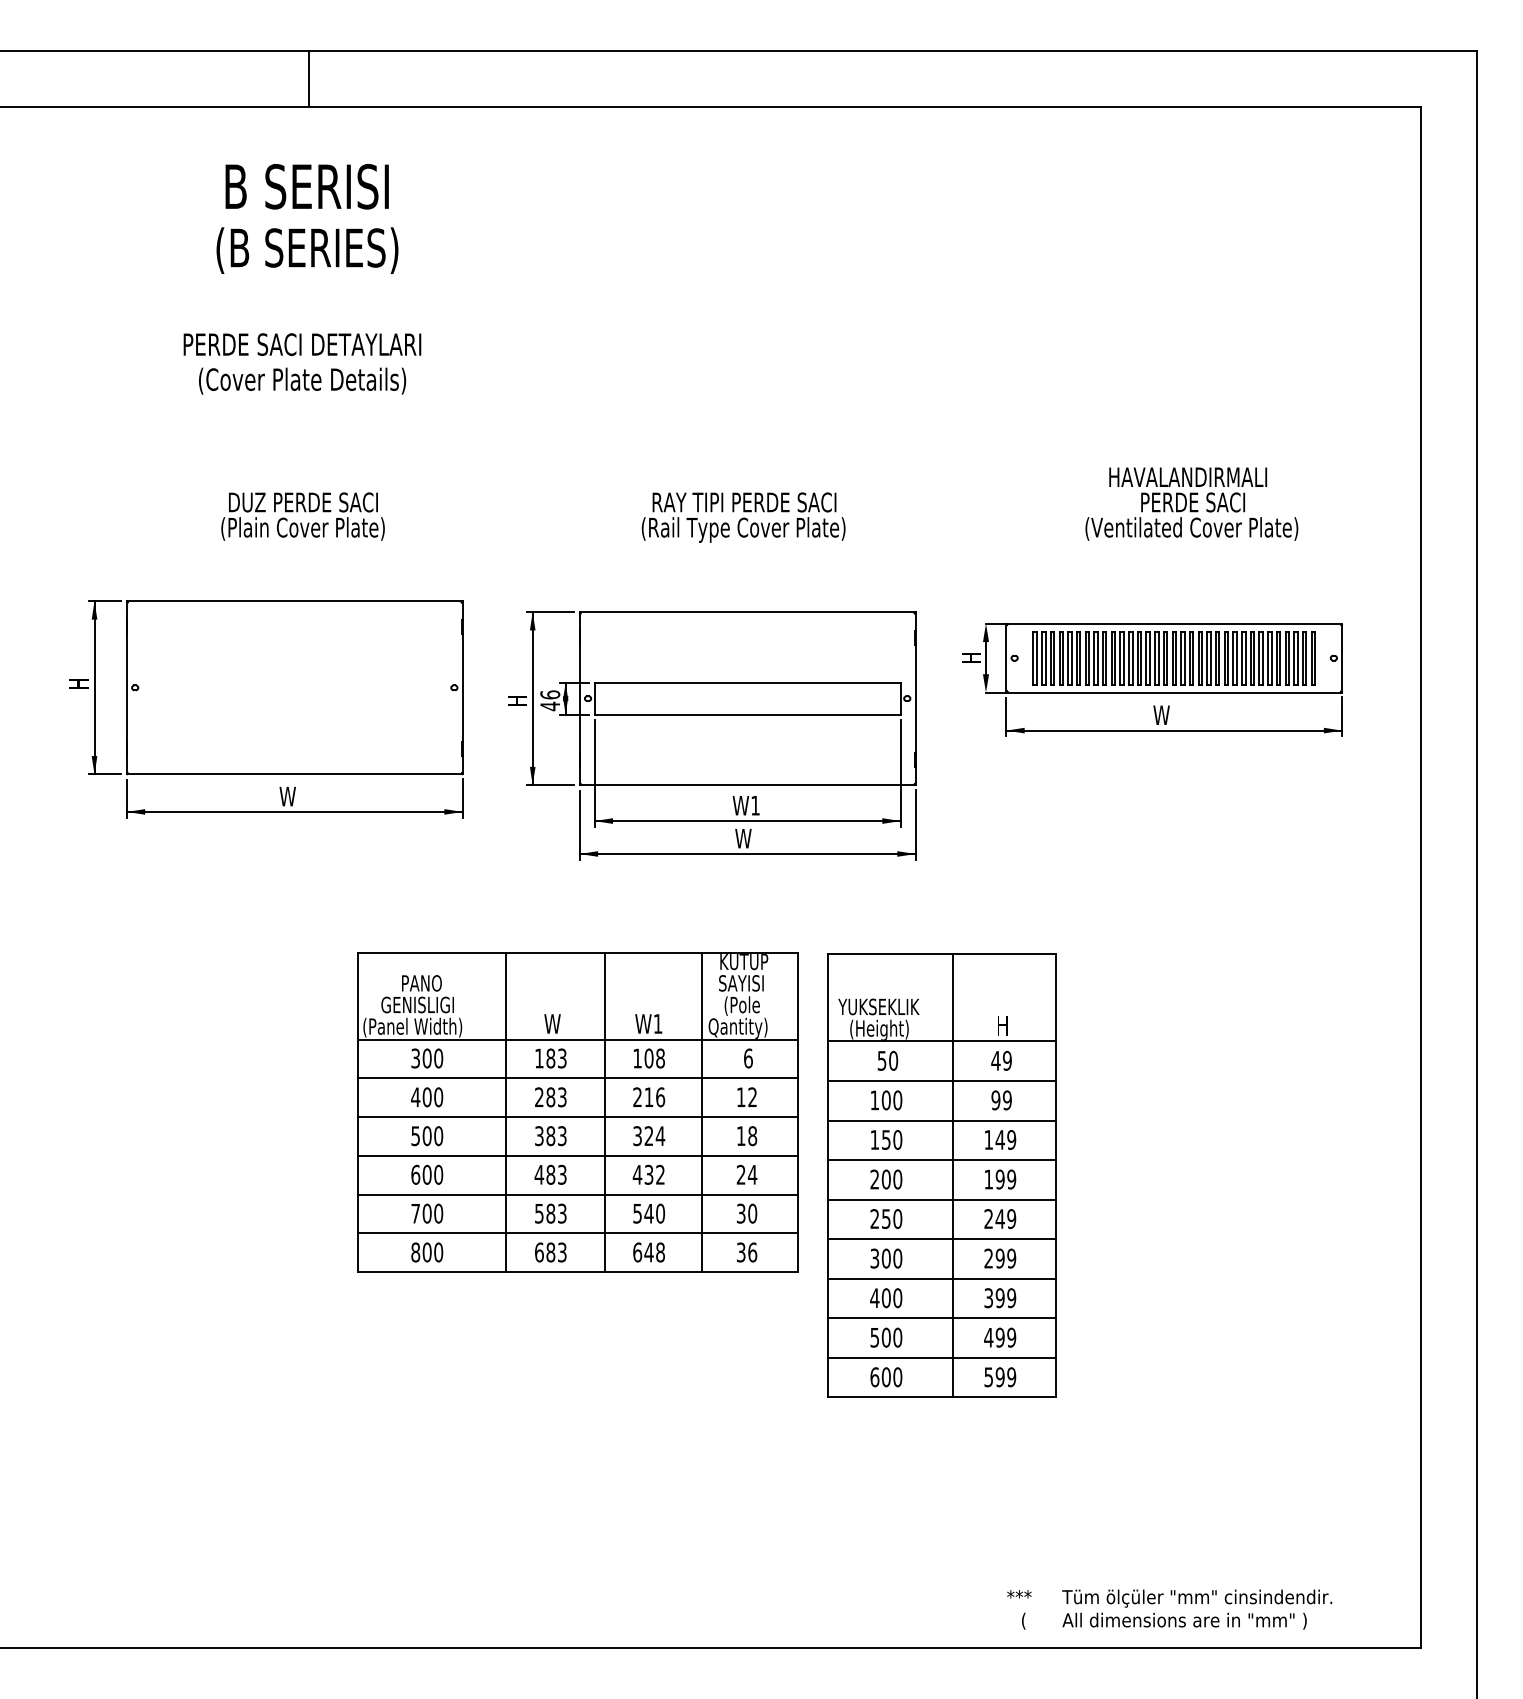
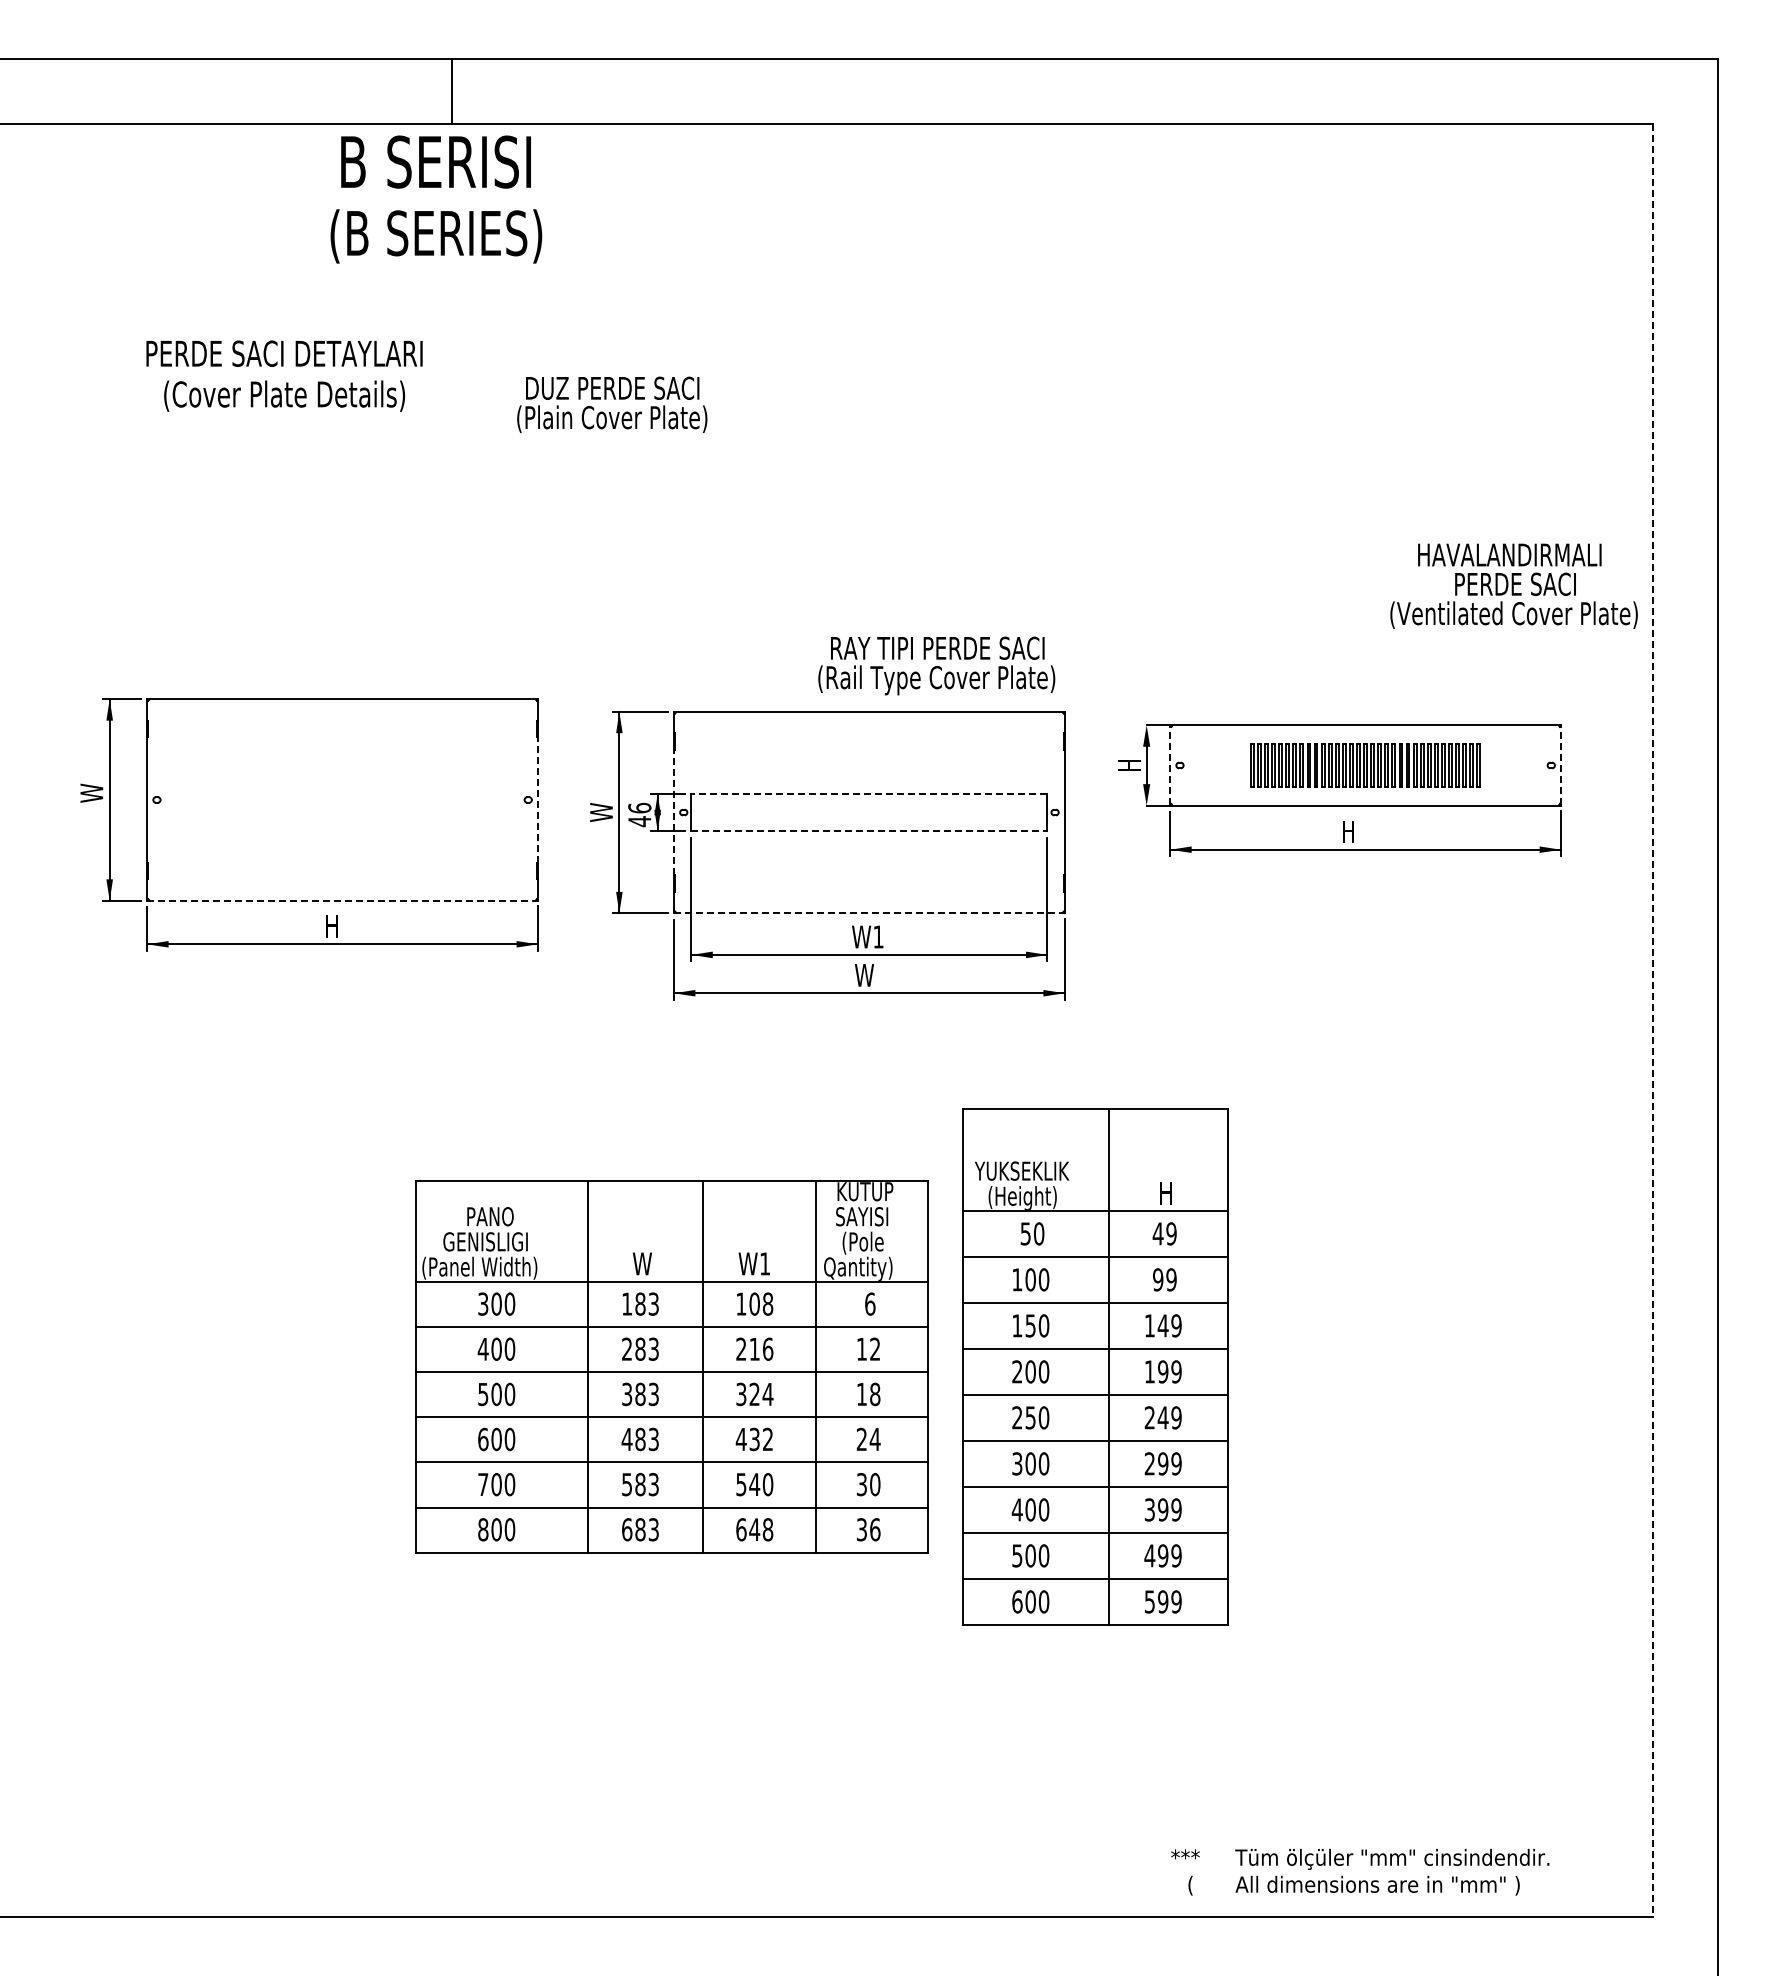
line: (308, 78) -> (451, 91), moved
text: (307, 218) -> (436, 199), moved
text: (302, 363) -> (284, 375), moved
text: (1191, 503) -> (1513, 585), moved
text: (303, 516) -> (612, 404), moved
text: (743, 517) -> (936, 665), moved
line: (1006, 657) -> (1170, 764), solid -> dashed
line: (1342, 657) -> (1561, 764), solid -> dashed
part: (1174, 658) -> (1365, 765), size x0.7
text: (78, 681) -> (91, 792), H -> W
line: (747, 682) -> (869, 793), solid -> dashed
line: (462, 688) -> (537, 800), solid -> dashed
text: (517, 698) -> (601, 812), H -> W
line: (580, 698) -> (674, 812), solid -> dashed
line: (747, 714) -> (869, 831), solid -> dashed
text: (1161, 714) -> (1350, 831), W -> H
line: (295, 774) -> (343, 900), solid -> dashed
line: (747, 785) -> (869, 913), solid -> dashed
text: (286, 796) -> (333, 926), W -> H
line: (1420, 877) -> (1652, 1020), solid -> dashed
part: (577, 1112) -> (671, 1366), moved

